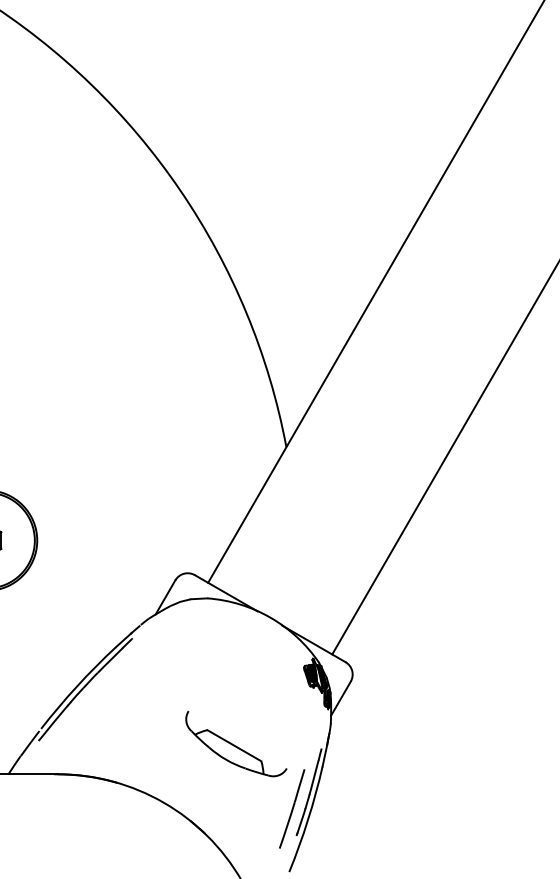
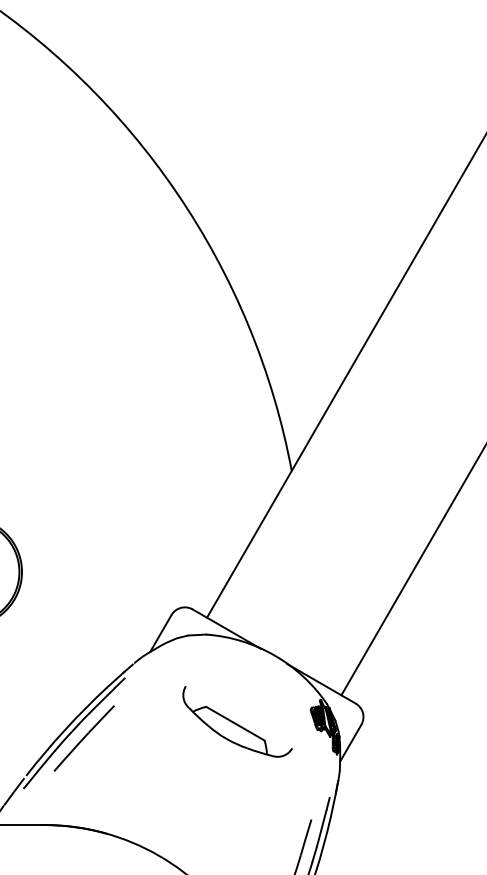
line: (94, 694) -> (83, 738), added
part: (236, 744) -> (237, 722), moved

